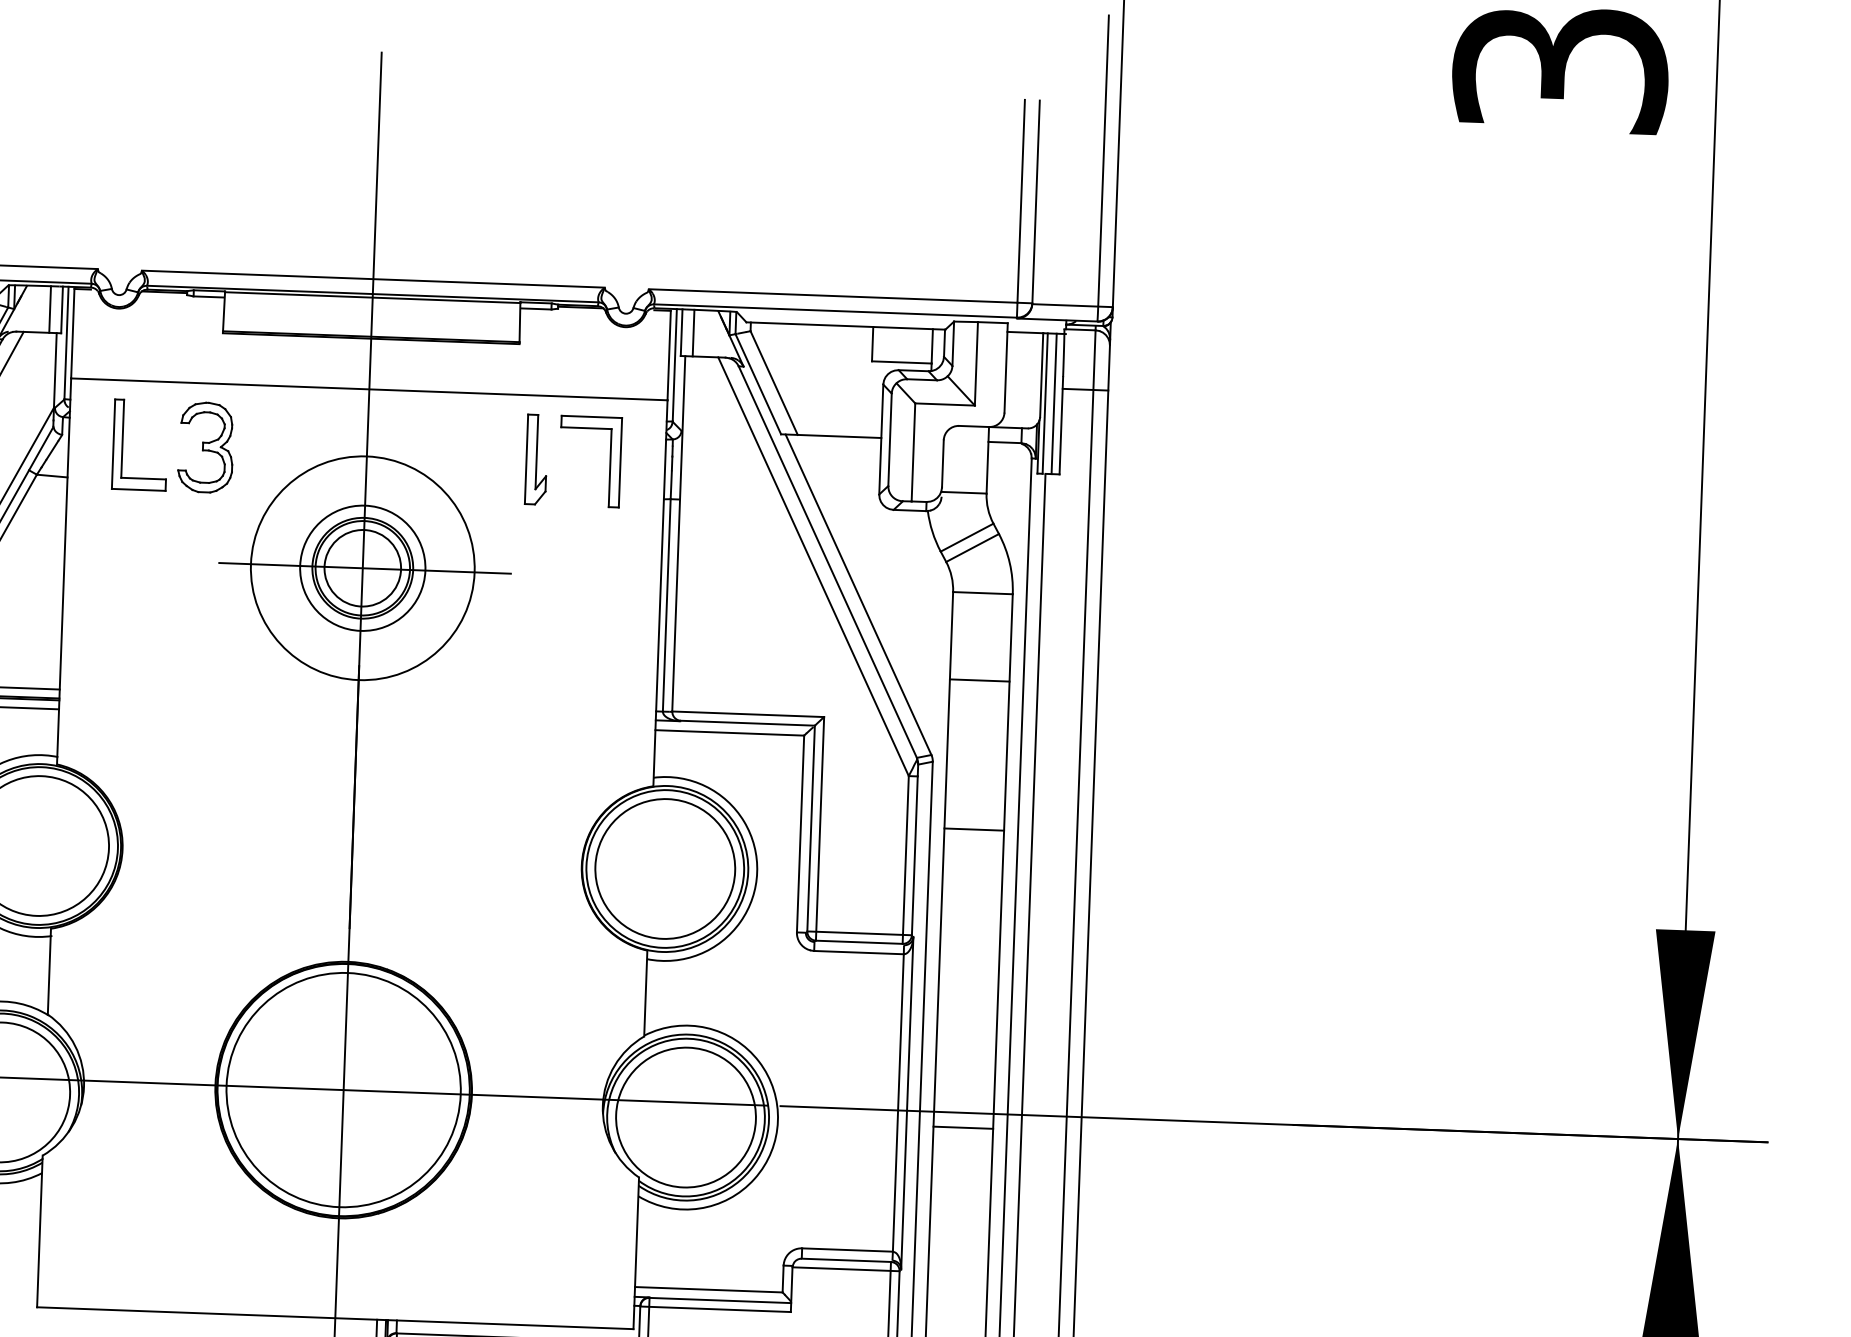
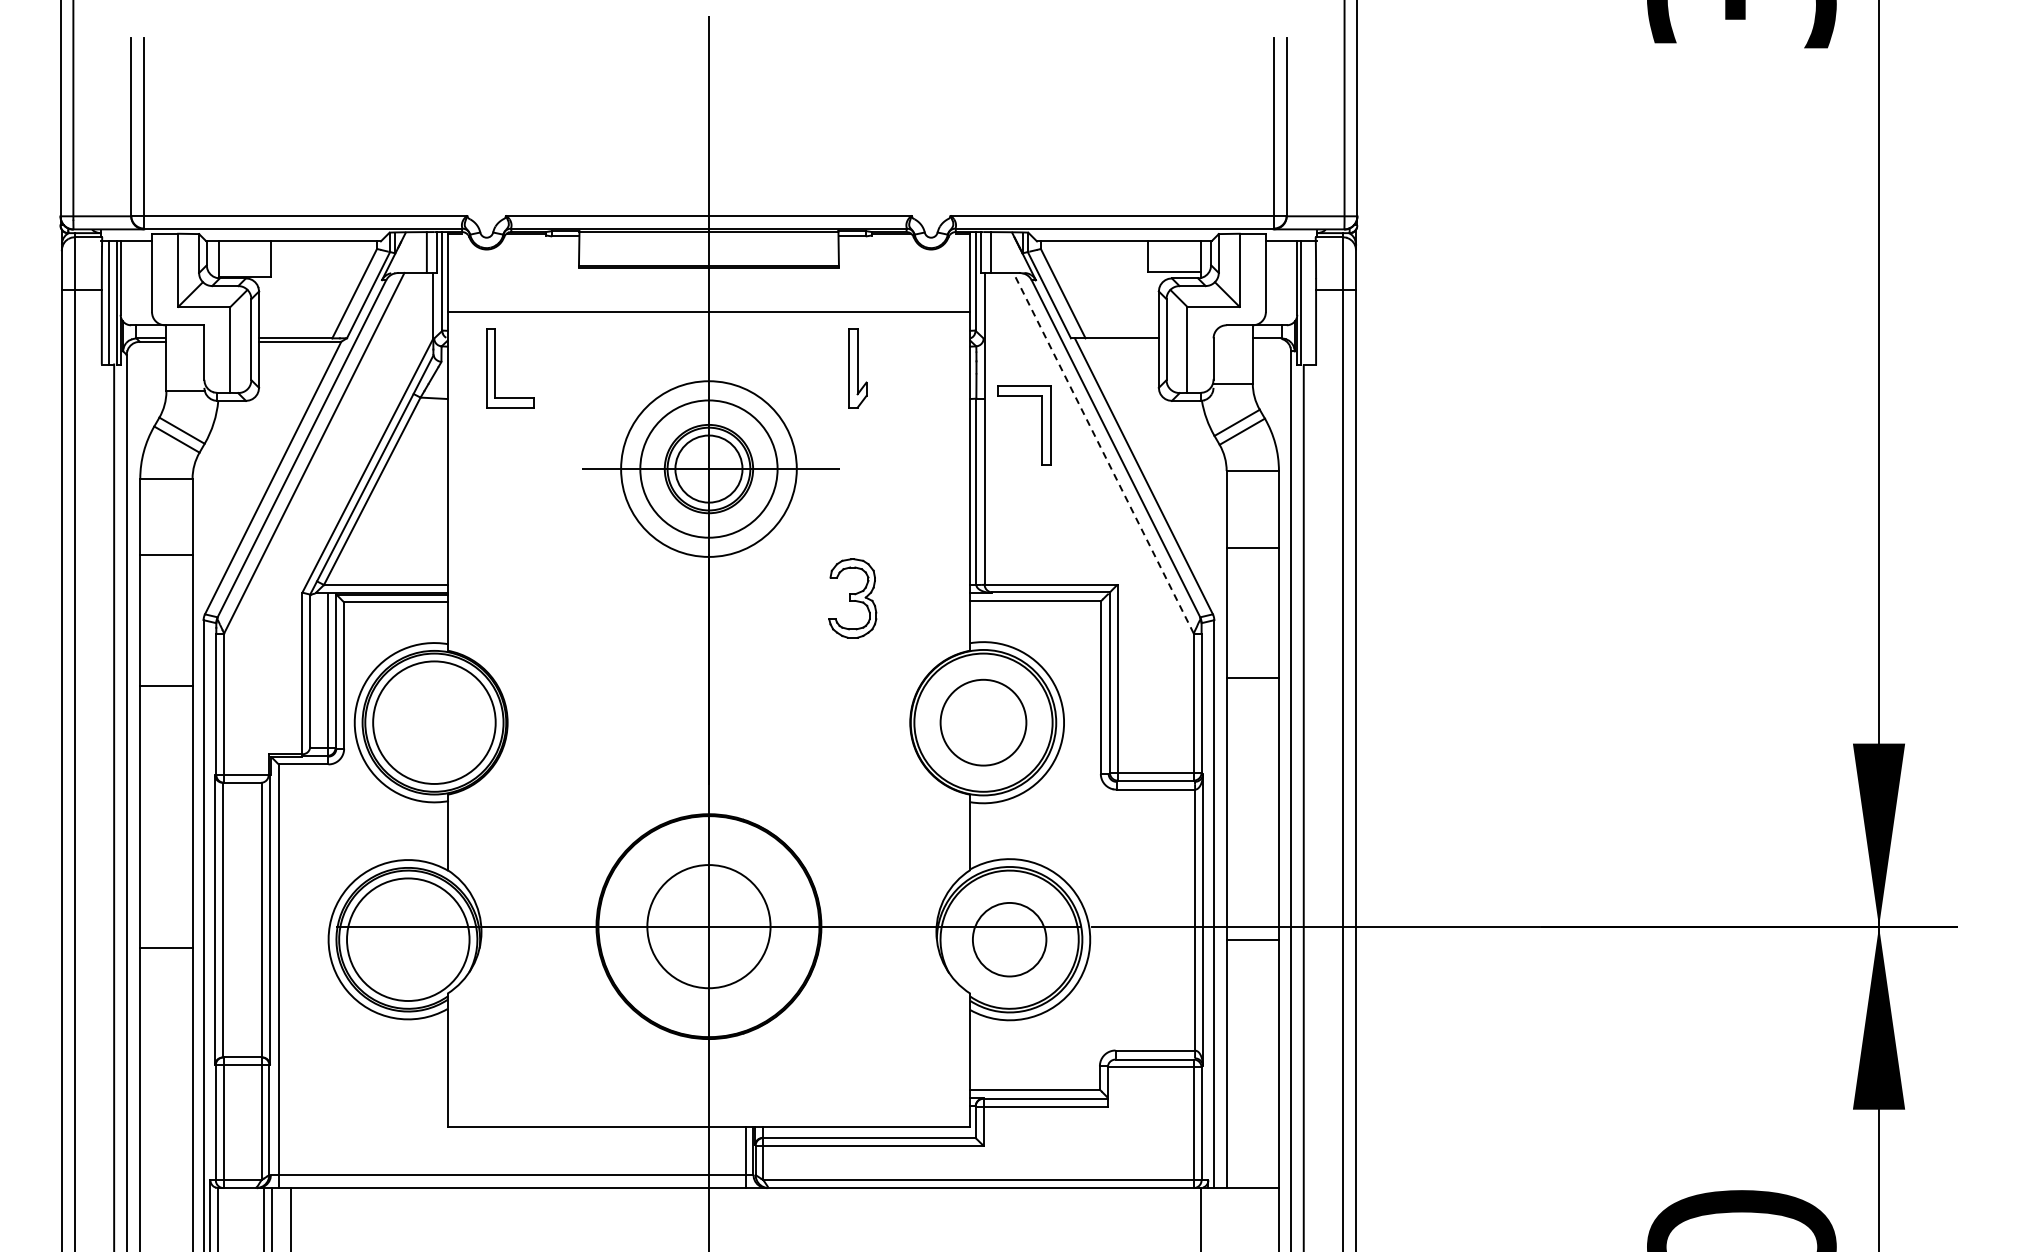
line: (1054, 403) -> (1309, 302), removed
part: (205, 447) -> (852, 598), moved
part: (609, 462) -> (1041, 425), moved
line: (813, 567) -> (1103, 453), solid -> dashed
circle: (362, 568) -> (708, 469), size x0.7
circle: (362, 568) -> (708, 469), size x1.6
circle: (665, 868) -> (983, 722), size x0.7
circle: (343, 1089) -> (708, 926), size x0.6
circle: (685, 1117) -> (1009, 939), size x0.6

